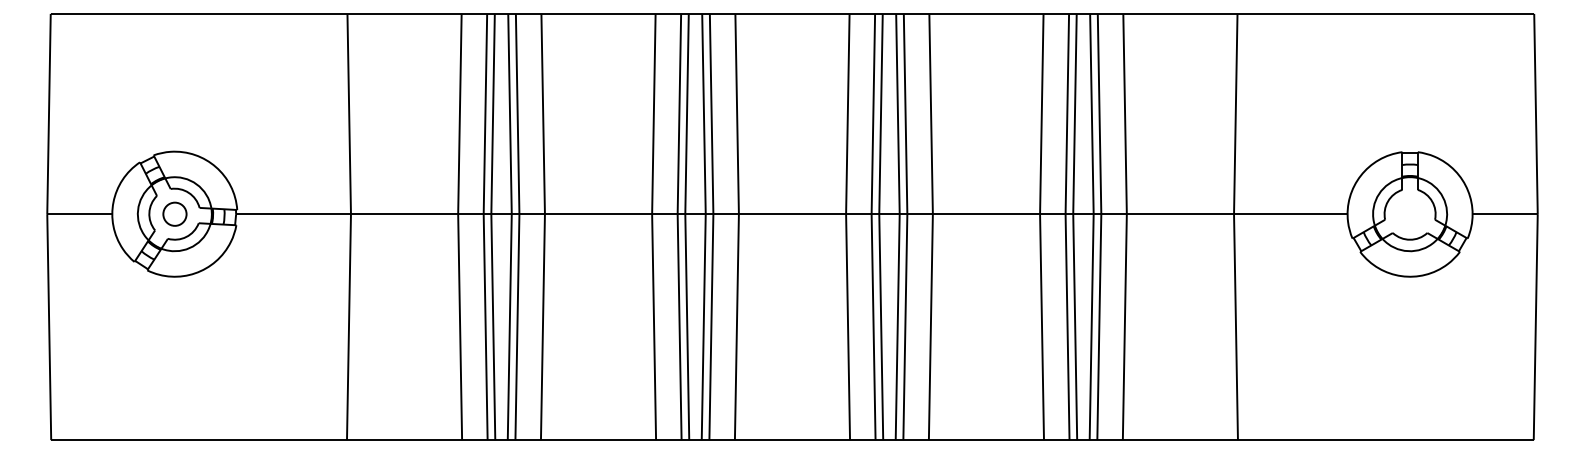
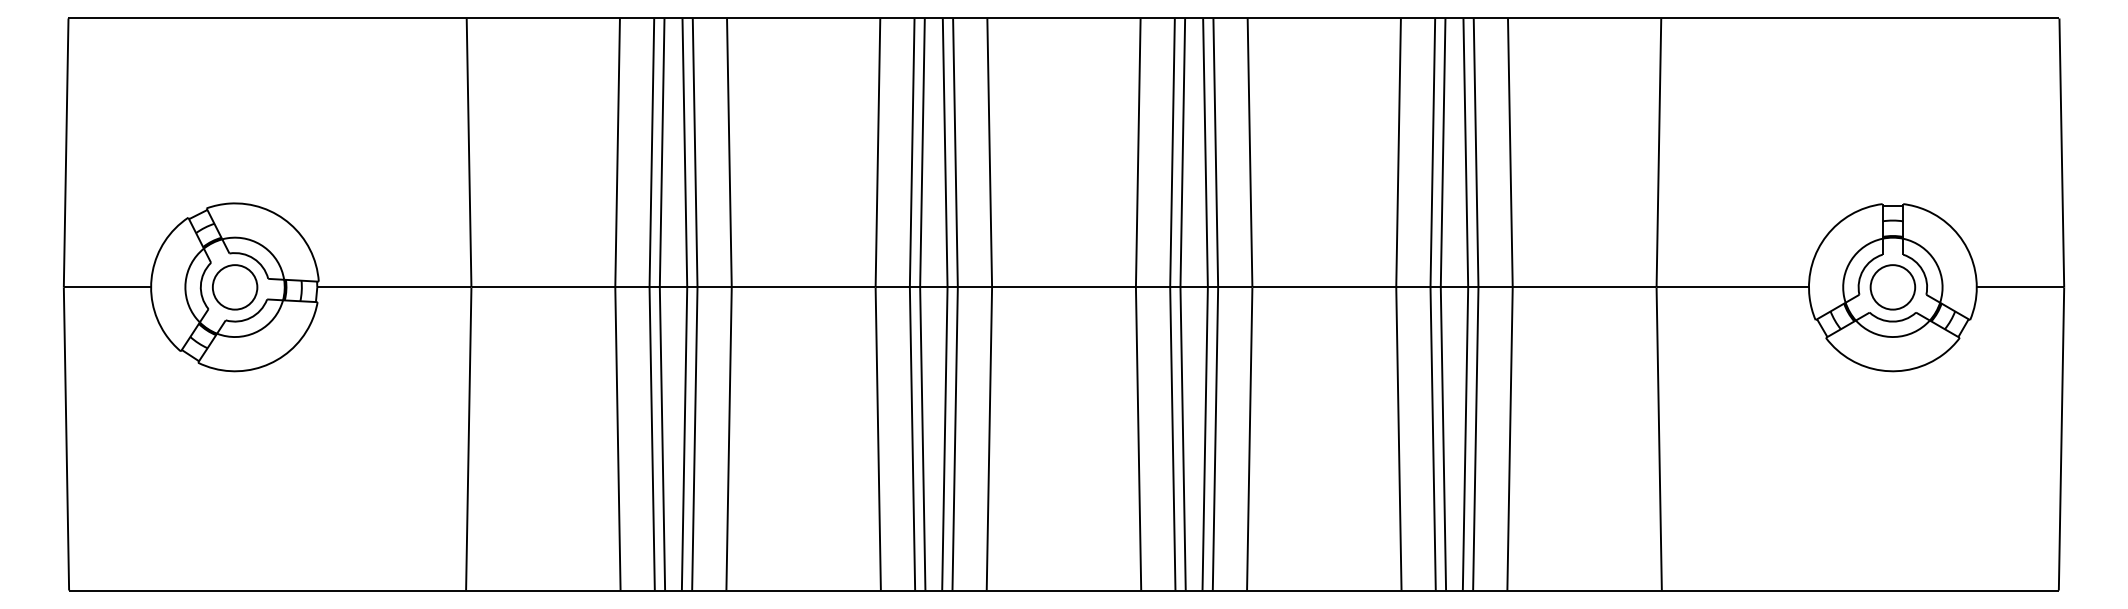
part: (175, 214) -> (235, 287), size x1.43
part: (1409, 214) -> (1892, 287), added

